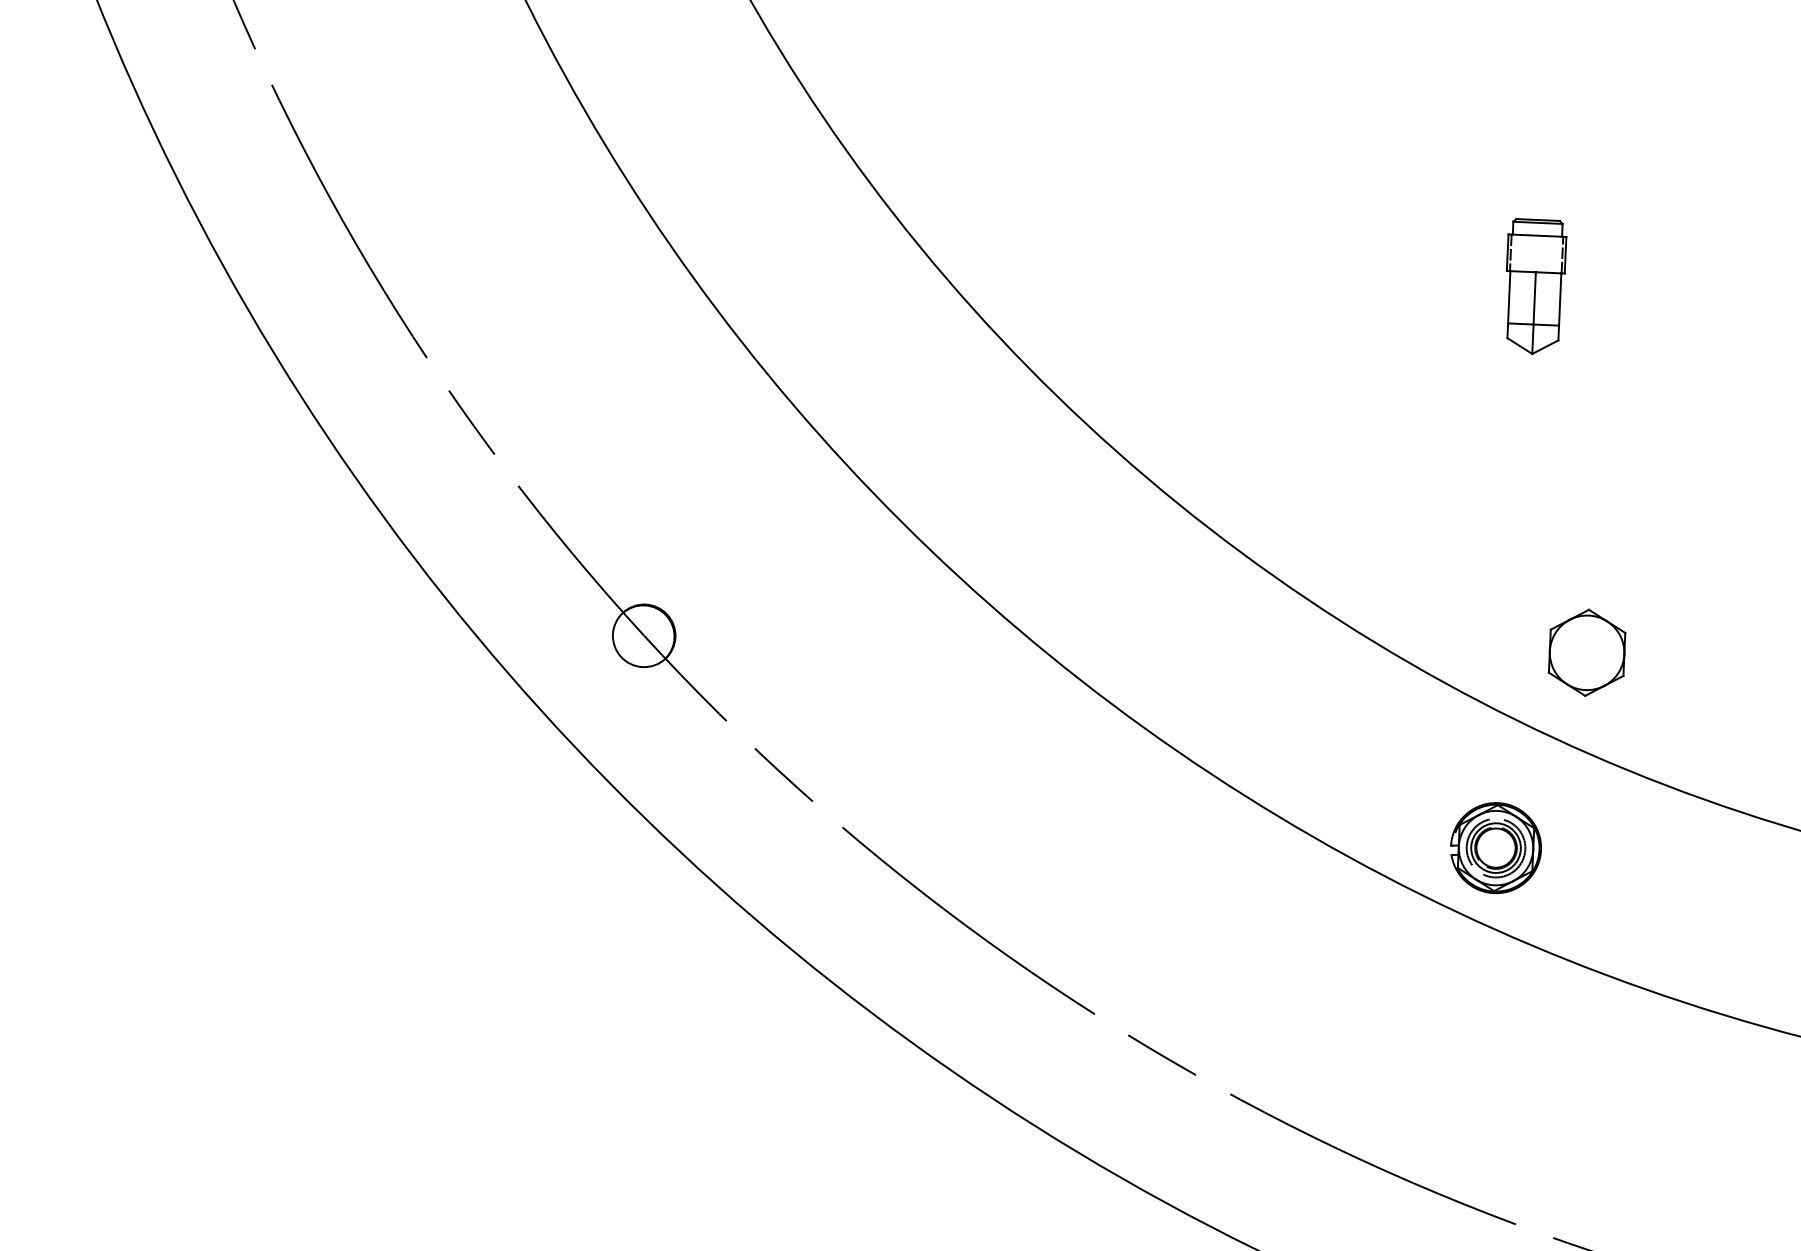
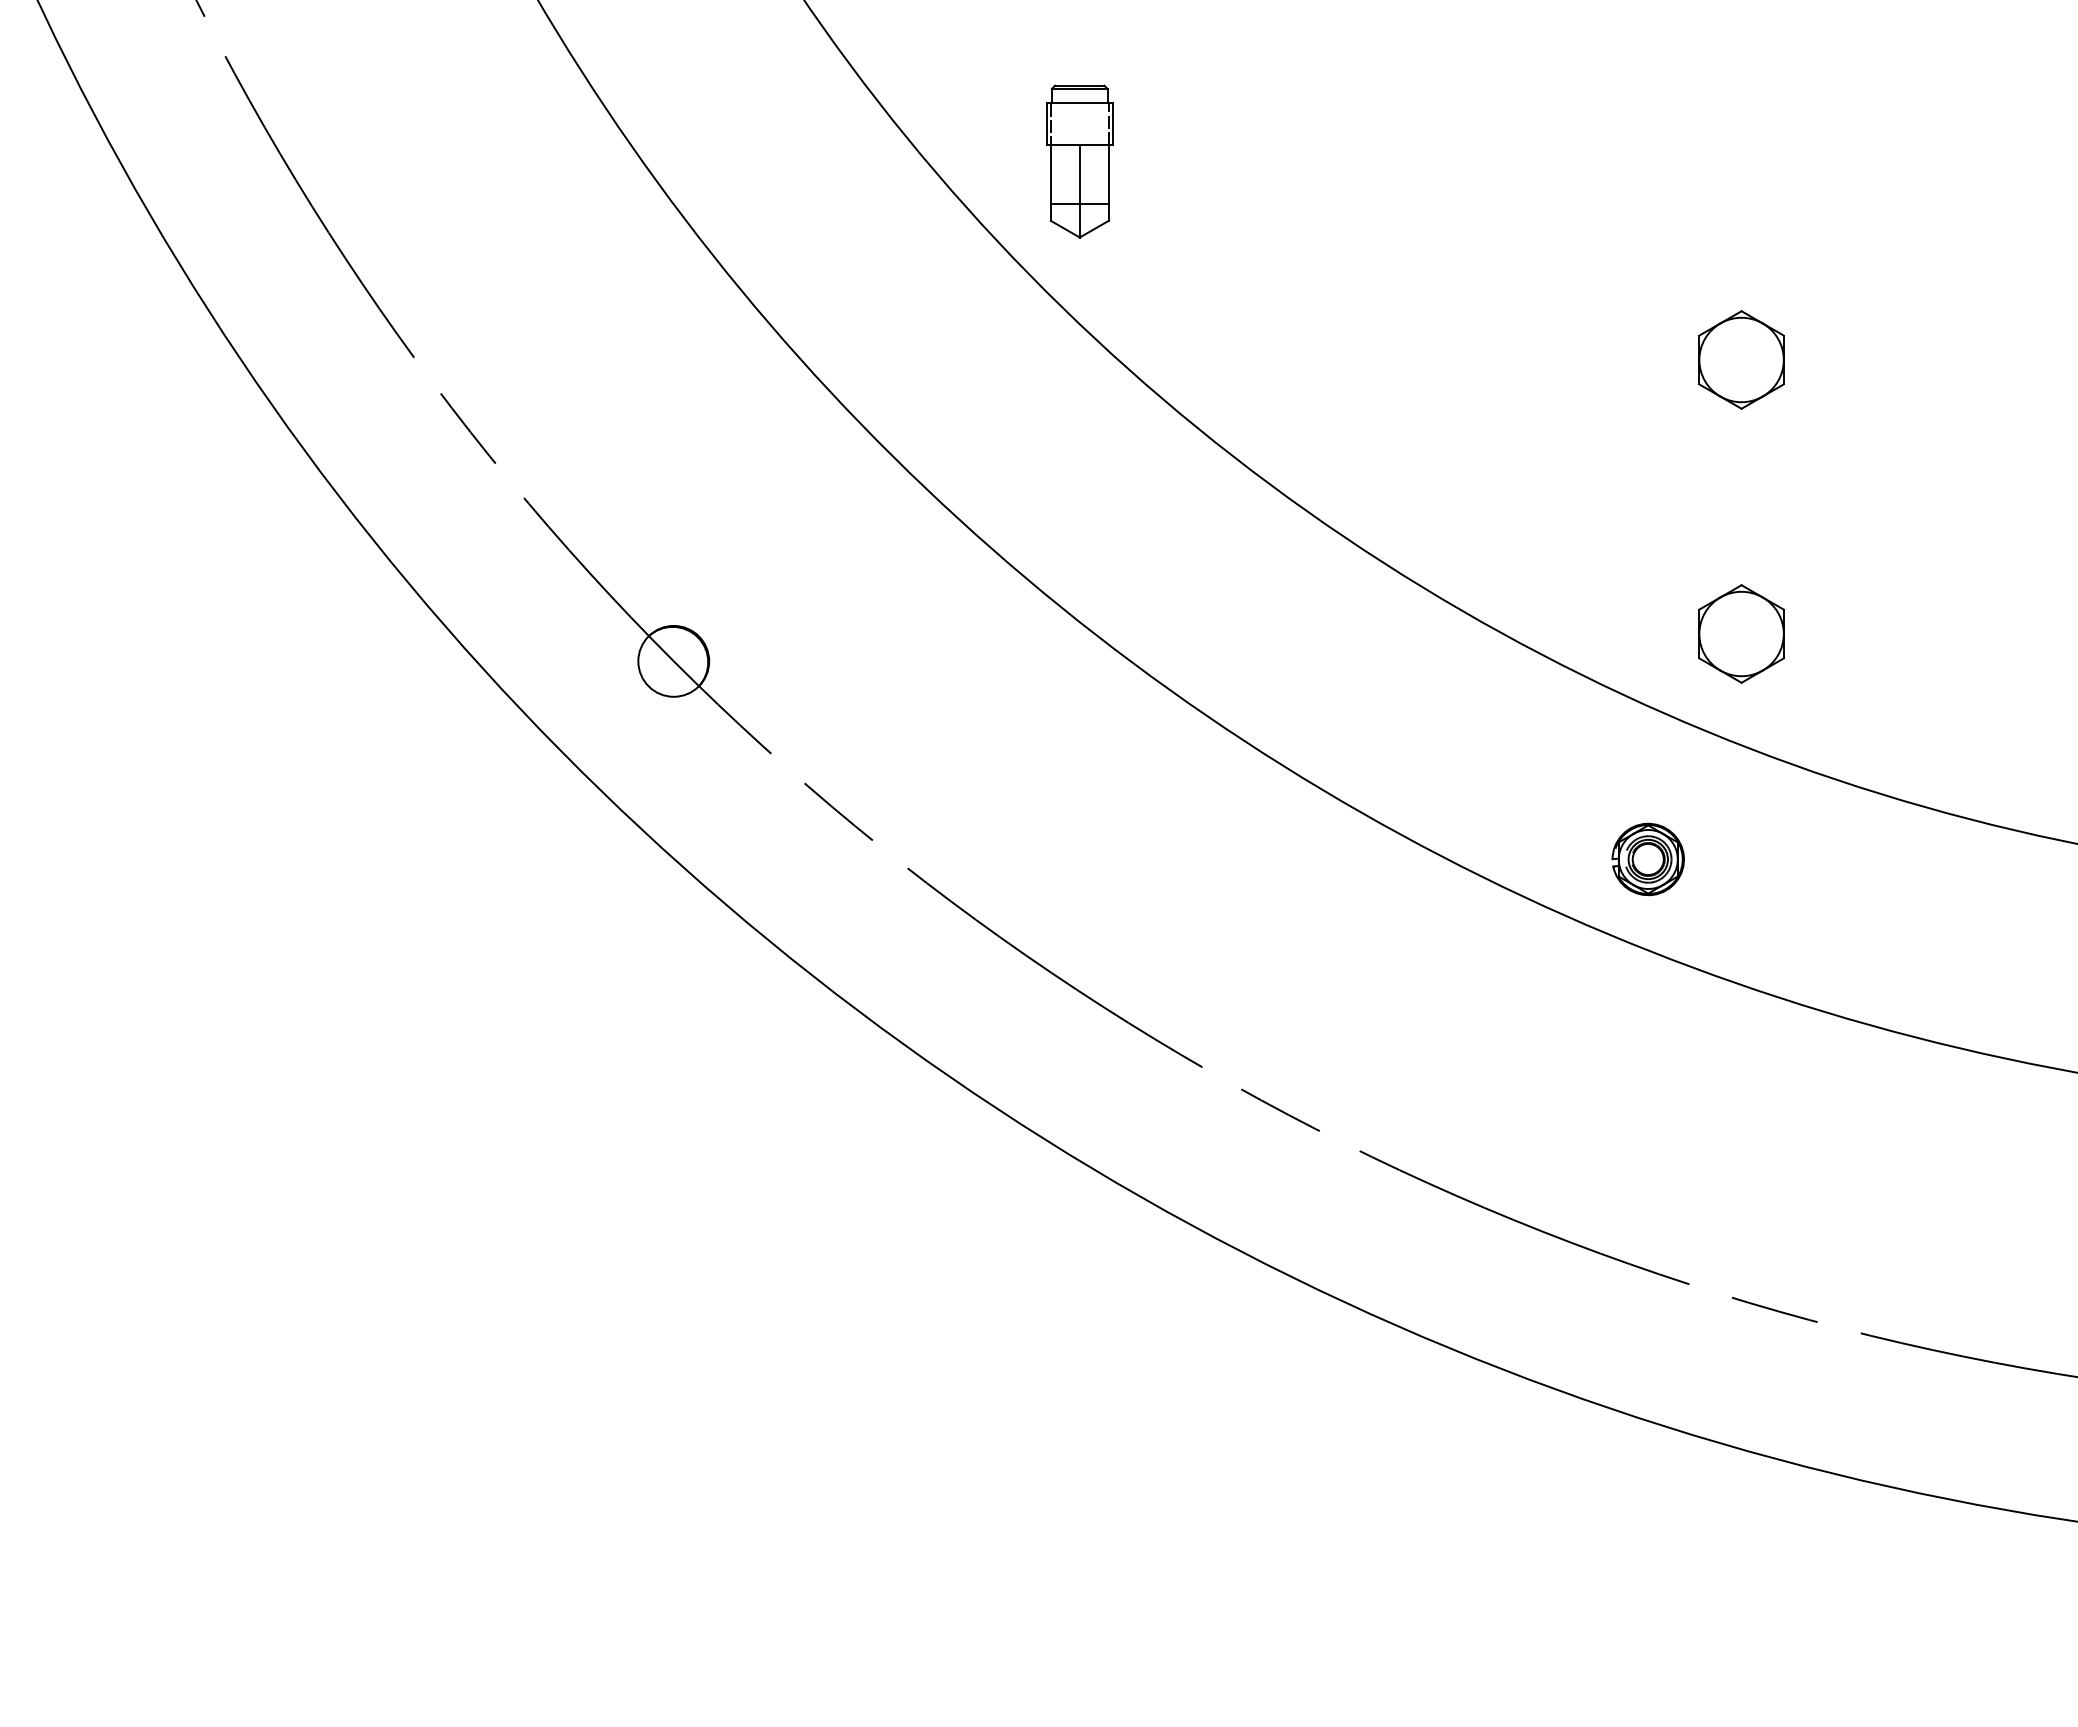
part: (1534, 286) -> (1079, 161), moved
part: (1597, 410) -> (1741, 359), added
part: (1496, 848) -> (1648, 859), size x0.7

